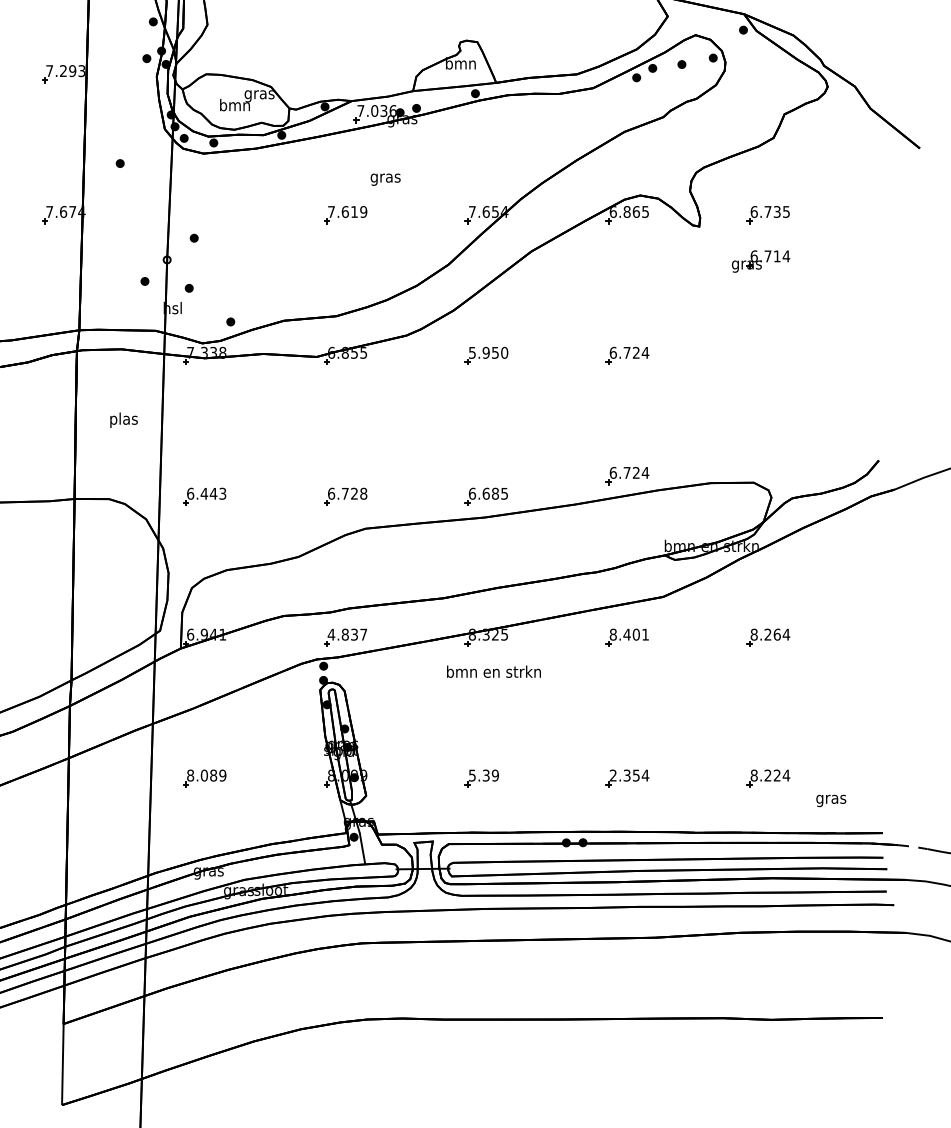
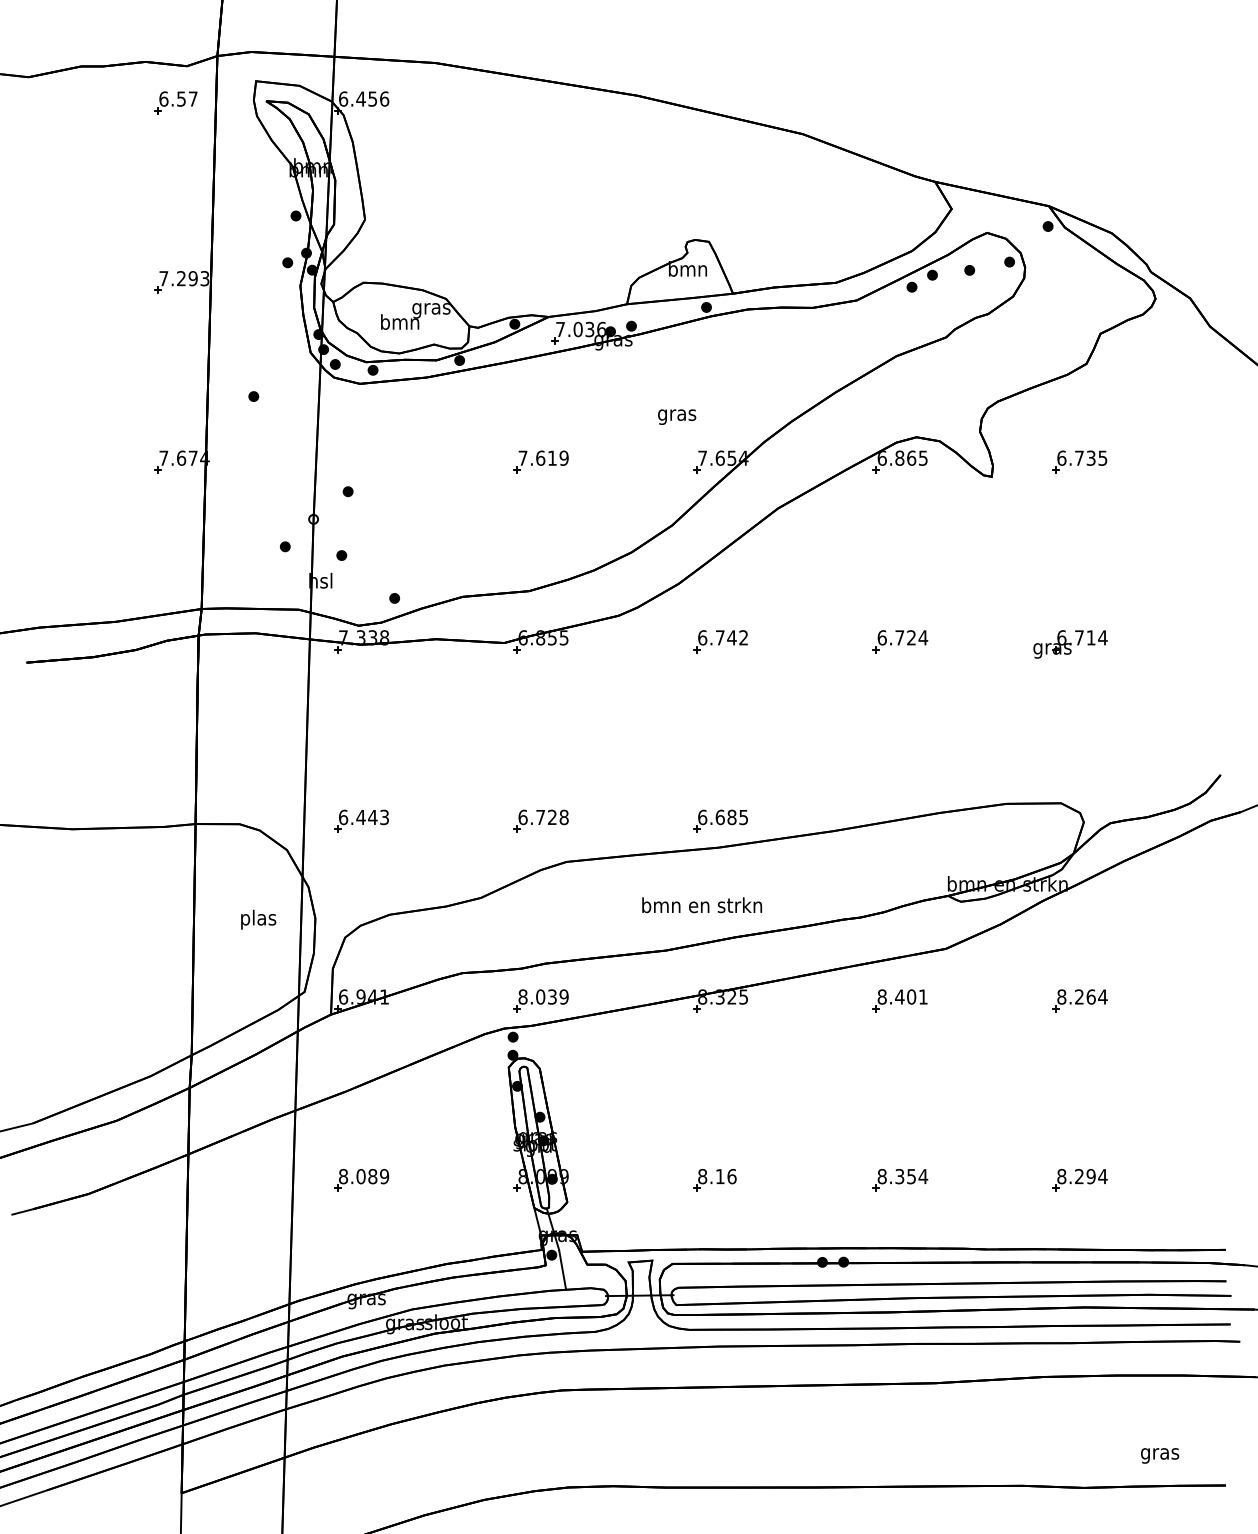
text: (385, 179) -> (677, 416), moved
part: (761, 261) -> (1070, 644), moved
text: (488, 352) -> (723, 637), 5.950 -> 6.742
text: (123, 420) -> (258, 919), moved
part: (627, 475) -> (900, 794), removed
text: (347, 634) -> (543, 996), 4.837 -> 8.039
text: (493, 671) -> (701, 905), moved
text: (484, 775) -> (717, 1176), 5.39 -> 8.16
text: (612, 775) -> (881, 1176), 2.354 -> 8.354
text: (776, 775) -> (1090, 1176), 8.224 -> 8.294
text: (831, 800) -> (1160, 1455), moved

